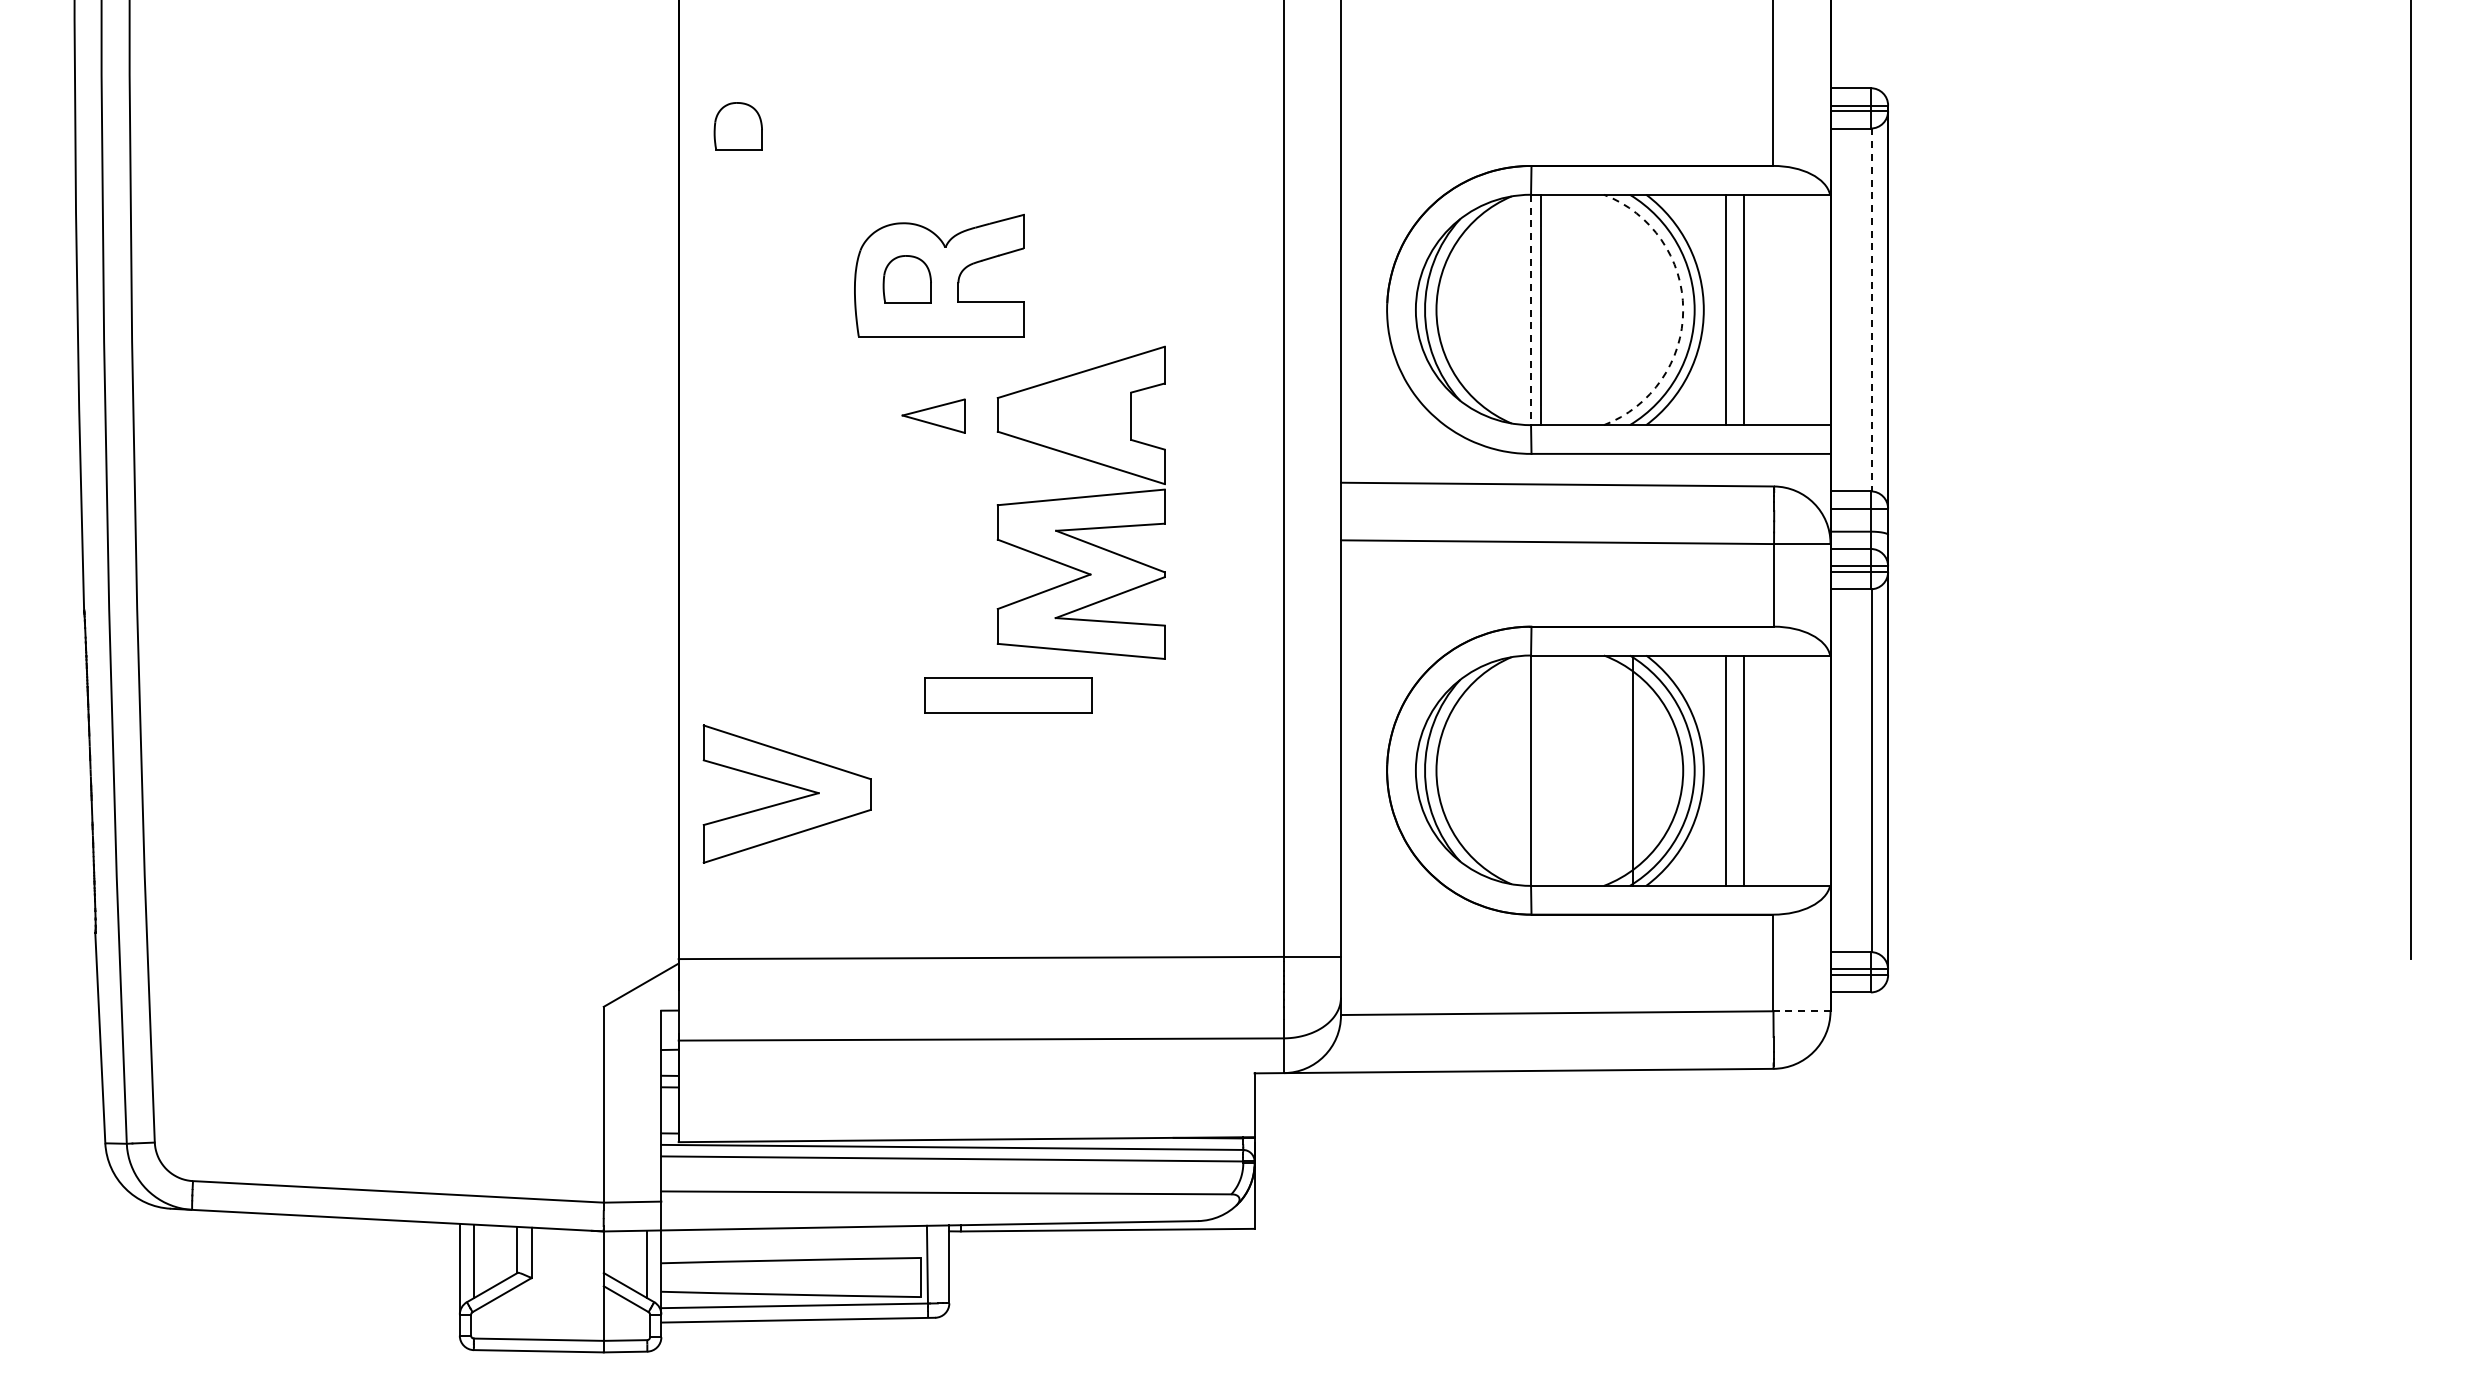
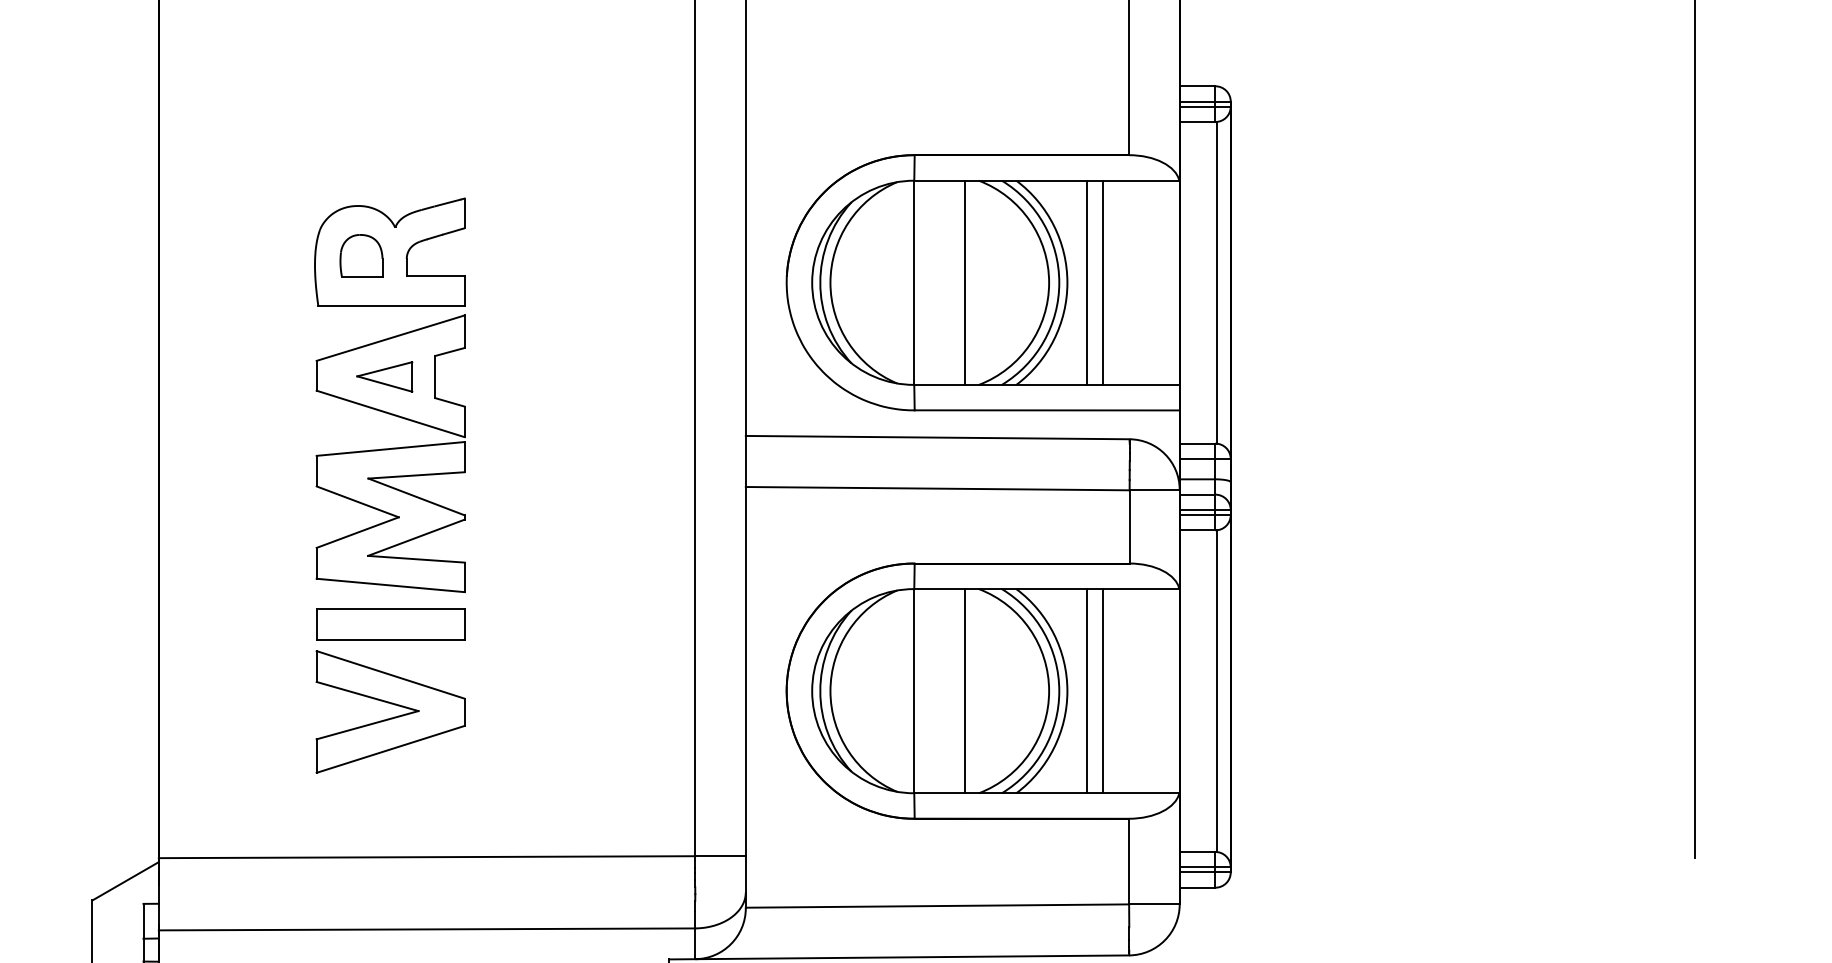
part: (737, 126) -> (210, 120), removed
line: (1540, 309) -> (965, 282), moved
arc: (1683, 309) -> (1049, 282), dashed -> solid
line: (1531, 310) -> (914, 283), dashed -> solid
line: (1872, 310) -> (1216, 283), dashed -> solid
part: (1080, 502) -> (389, 453), moved
part: (1008, 695) -> (390, 624), moved
line: (1632, 770) -> (965, 690), moved
part: (787, 800) -> (390, 717), moved
line: (1801, 1011) -> (1153, 904), dashed -> solid

